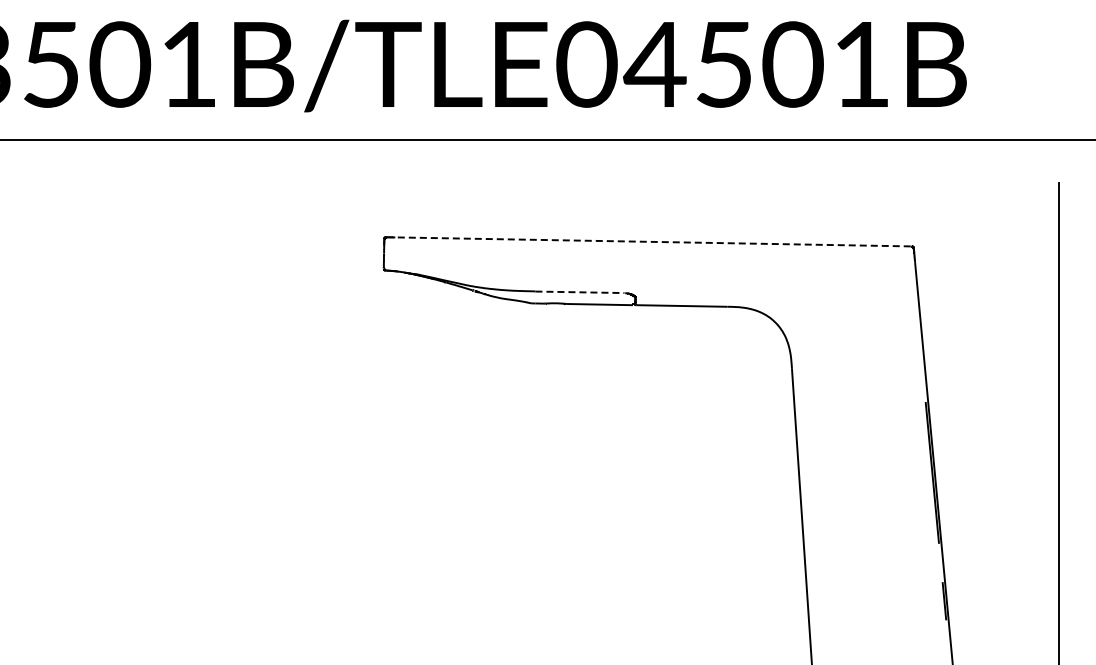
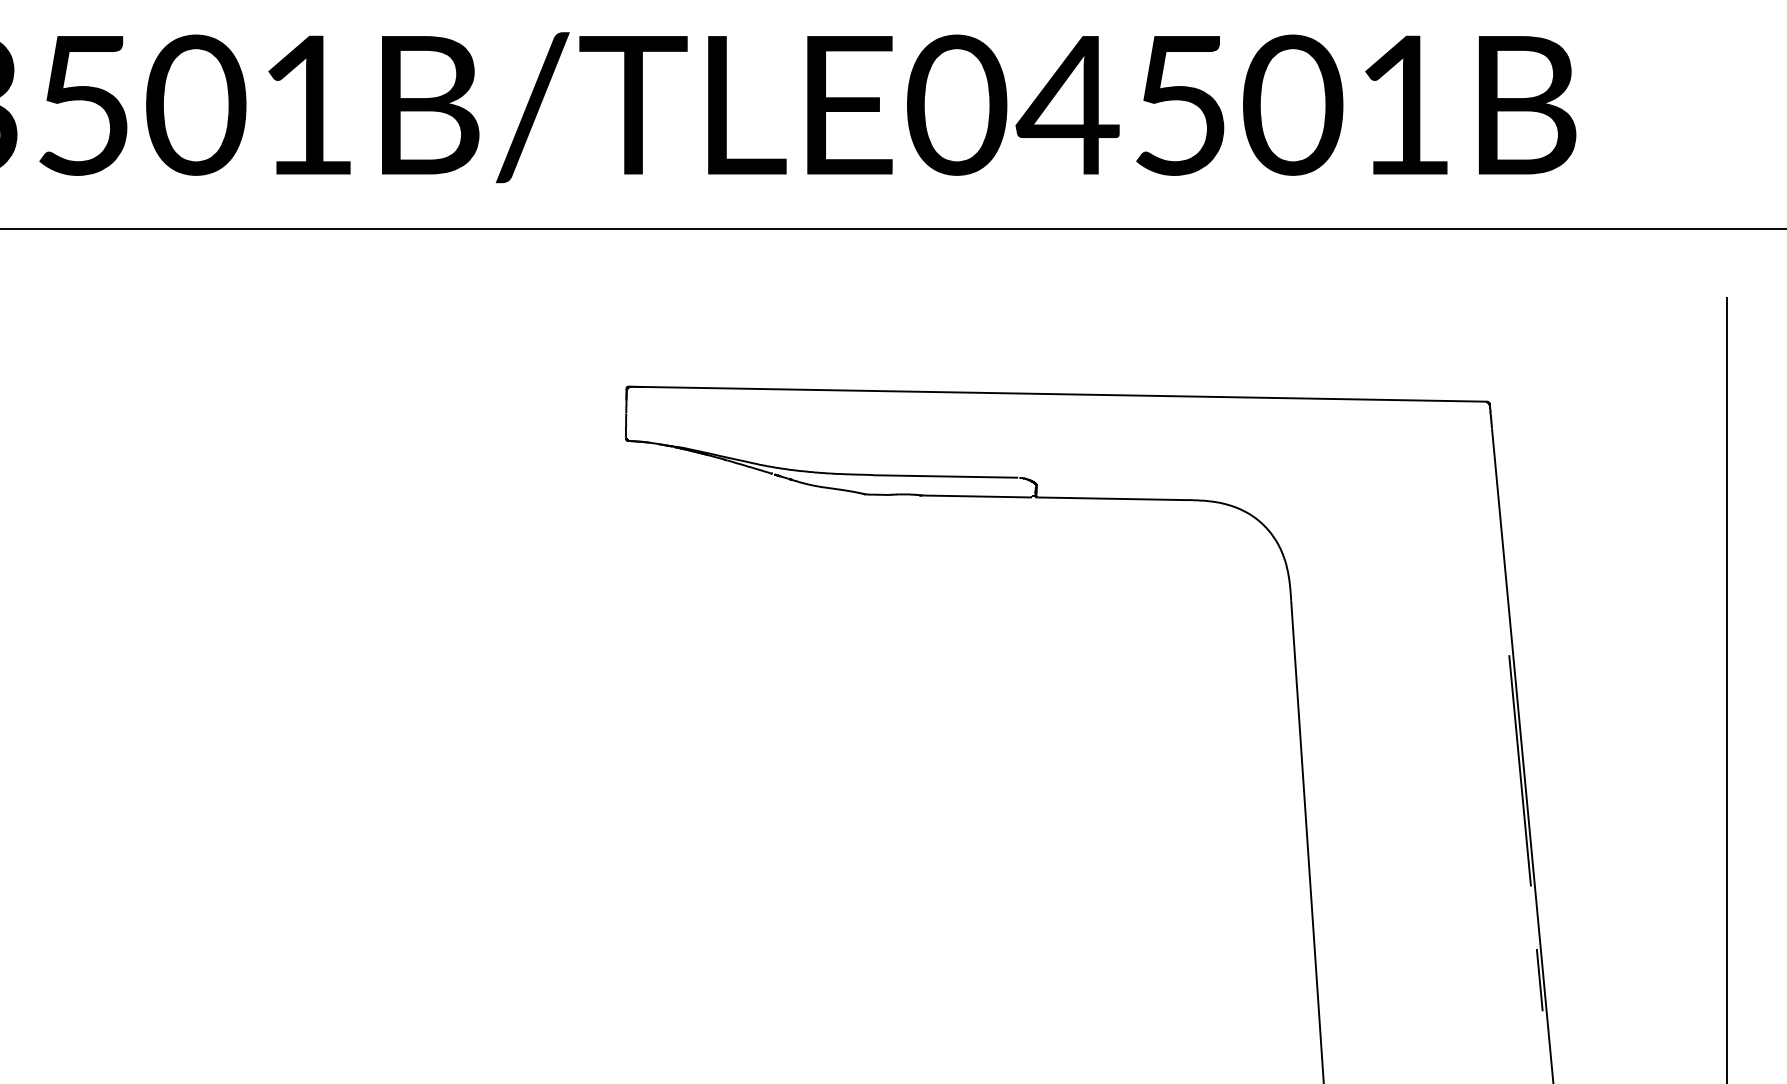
line: (649, 241) -> (1058, 393), dashed -> solid
line: (579, 292) -> (944, 476), dashed -> solid

